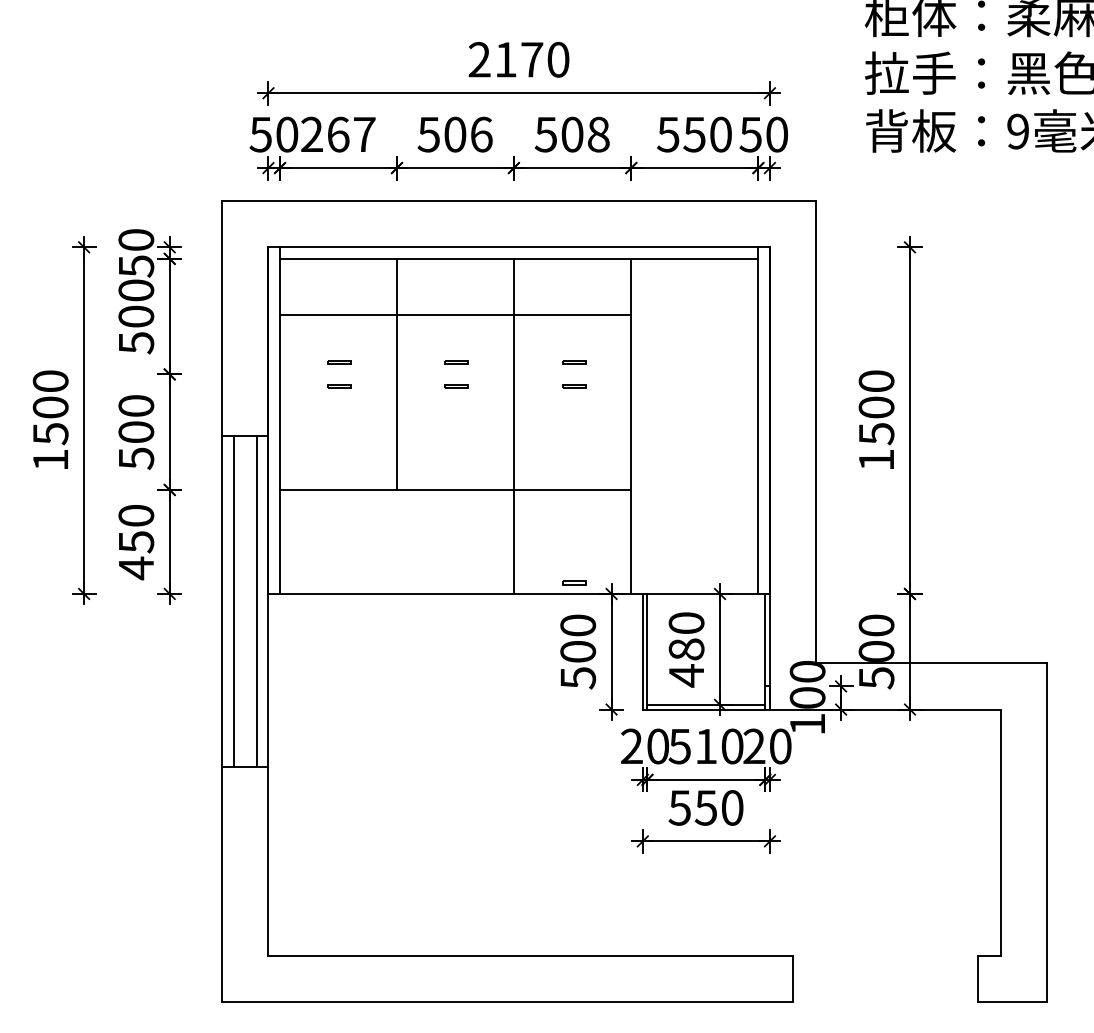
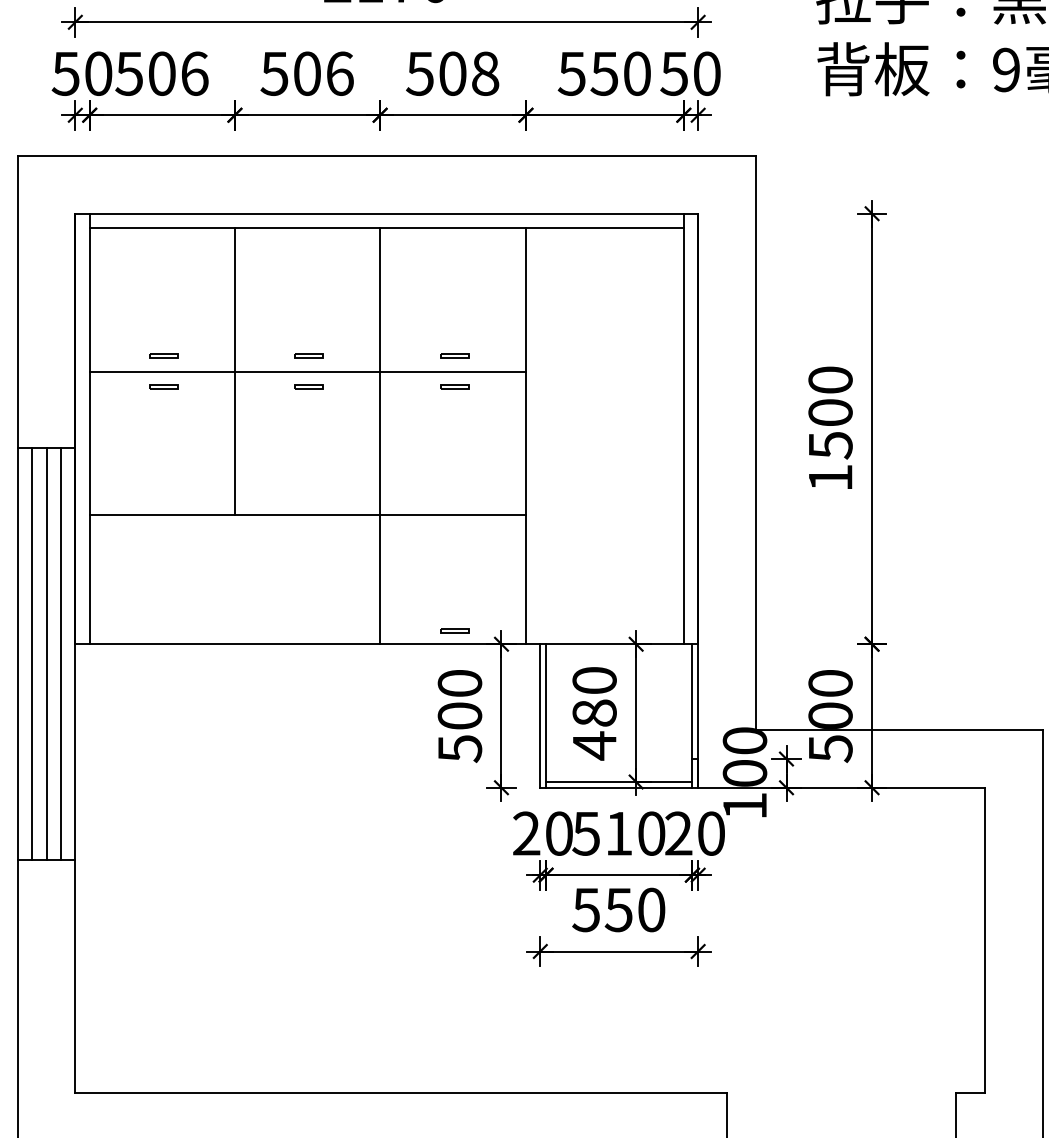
text: (337, 134) -> (161, 73), 267 -> 506
line: (455, 315) -> (307, 371), moved
line: (245, 601) -> (46, 653), added

